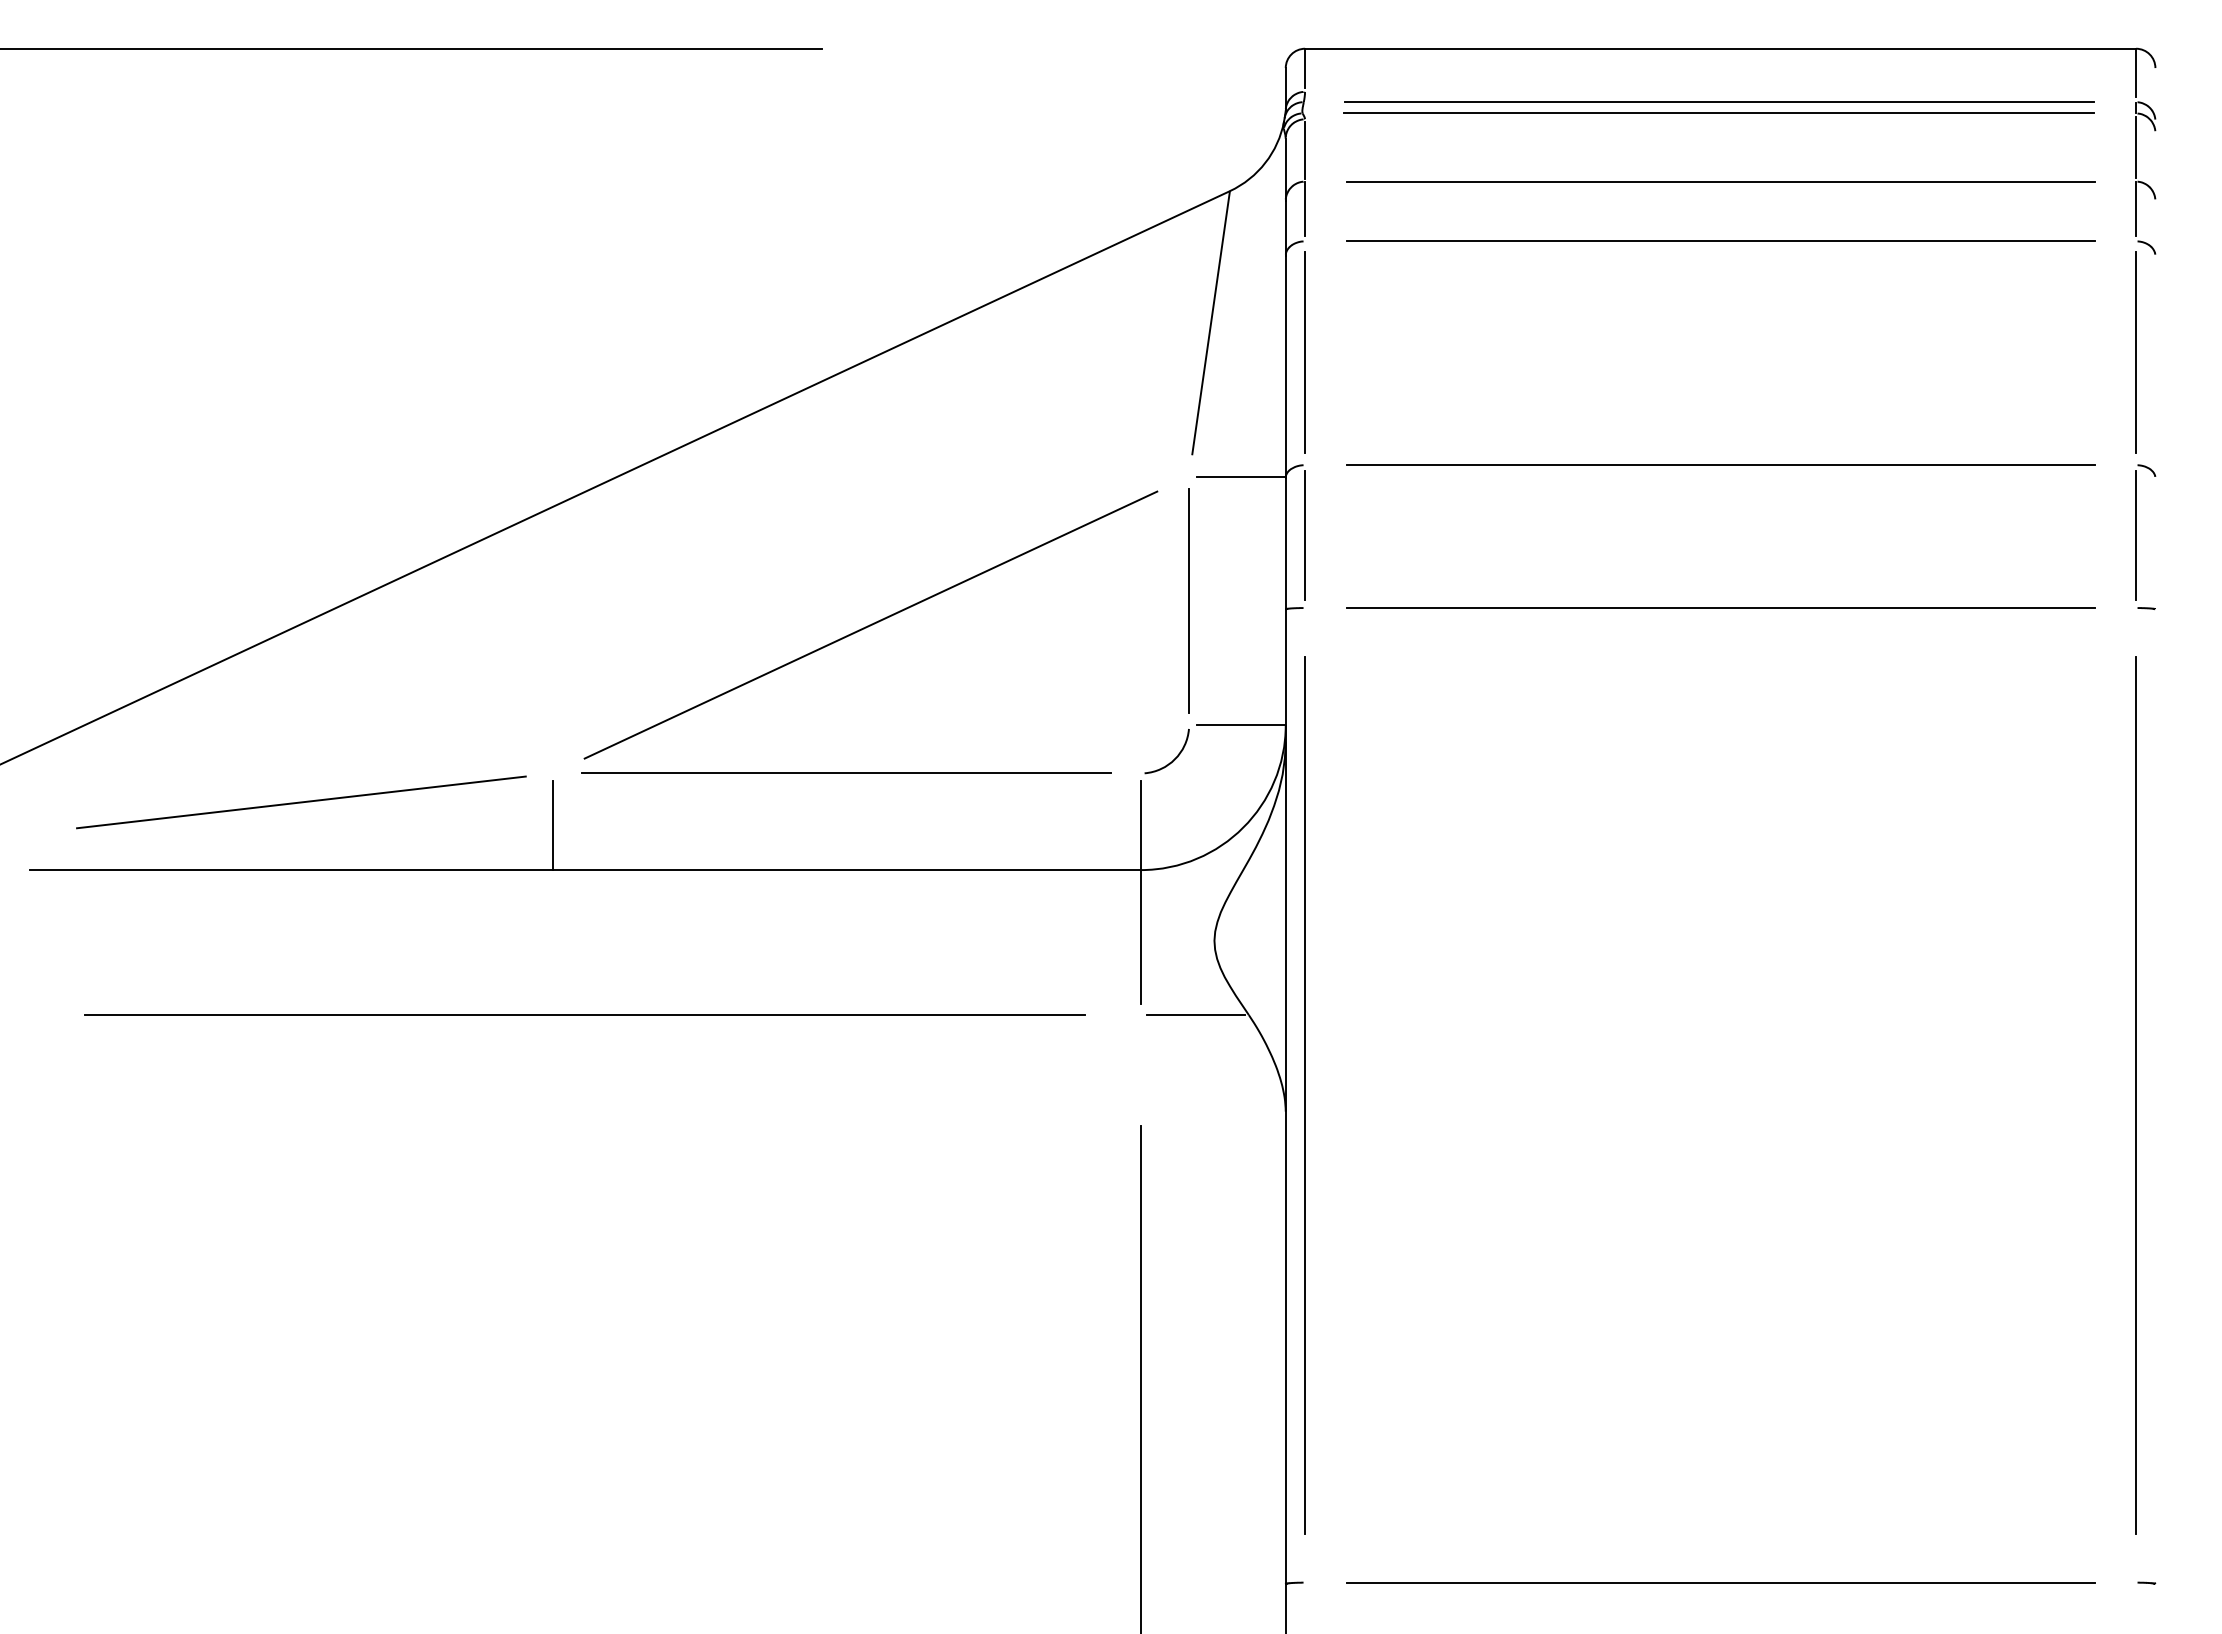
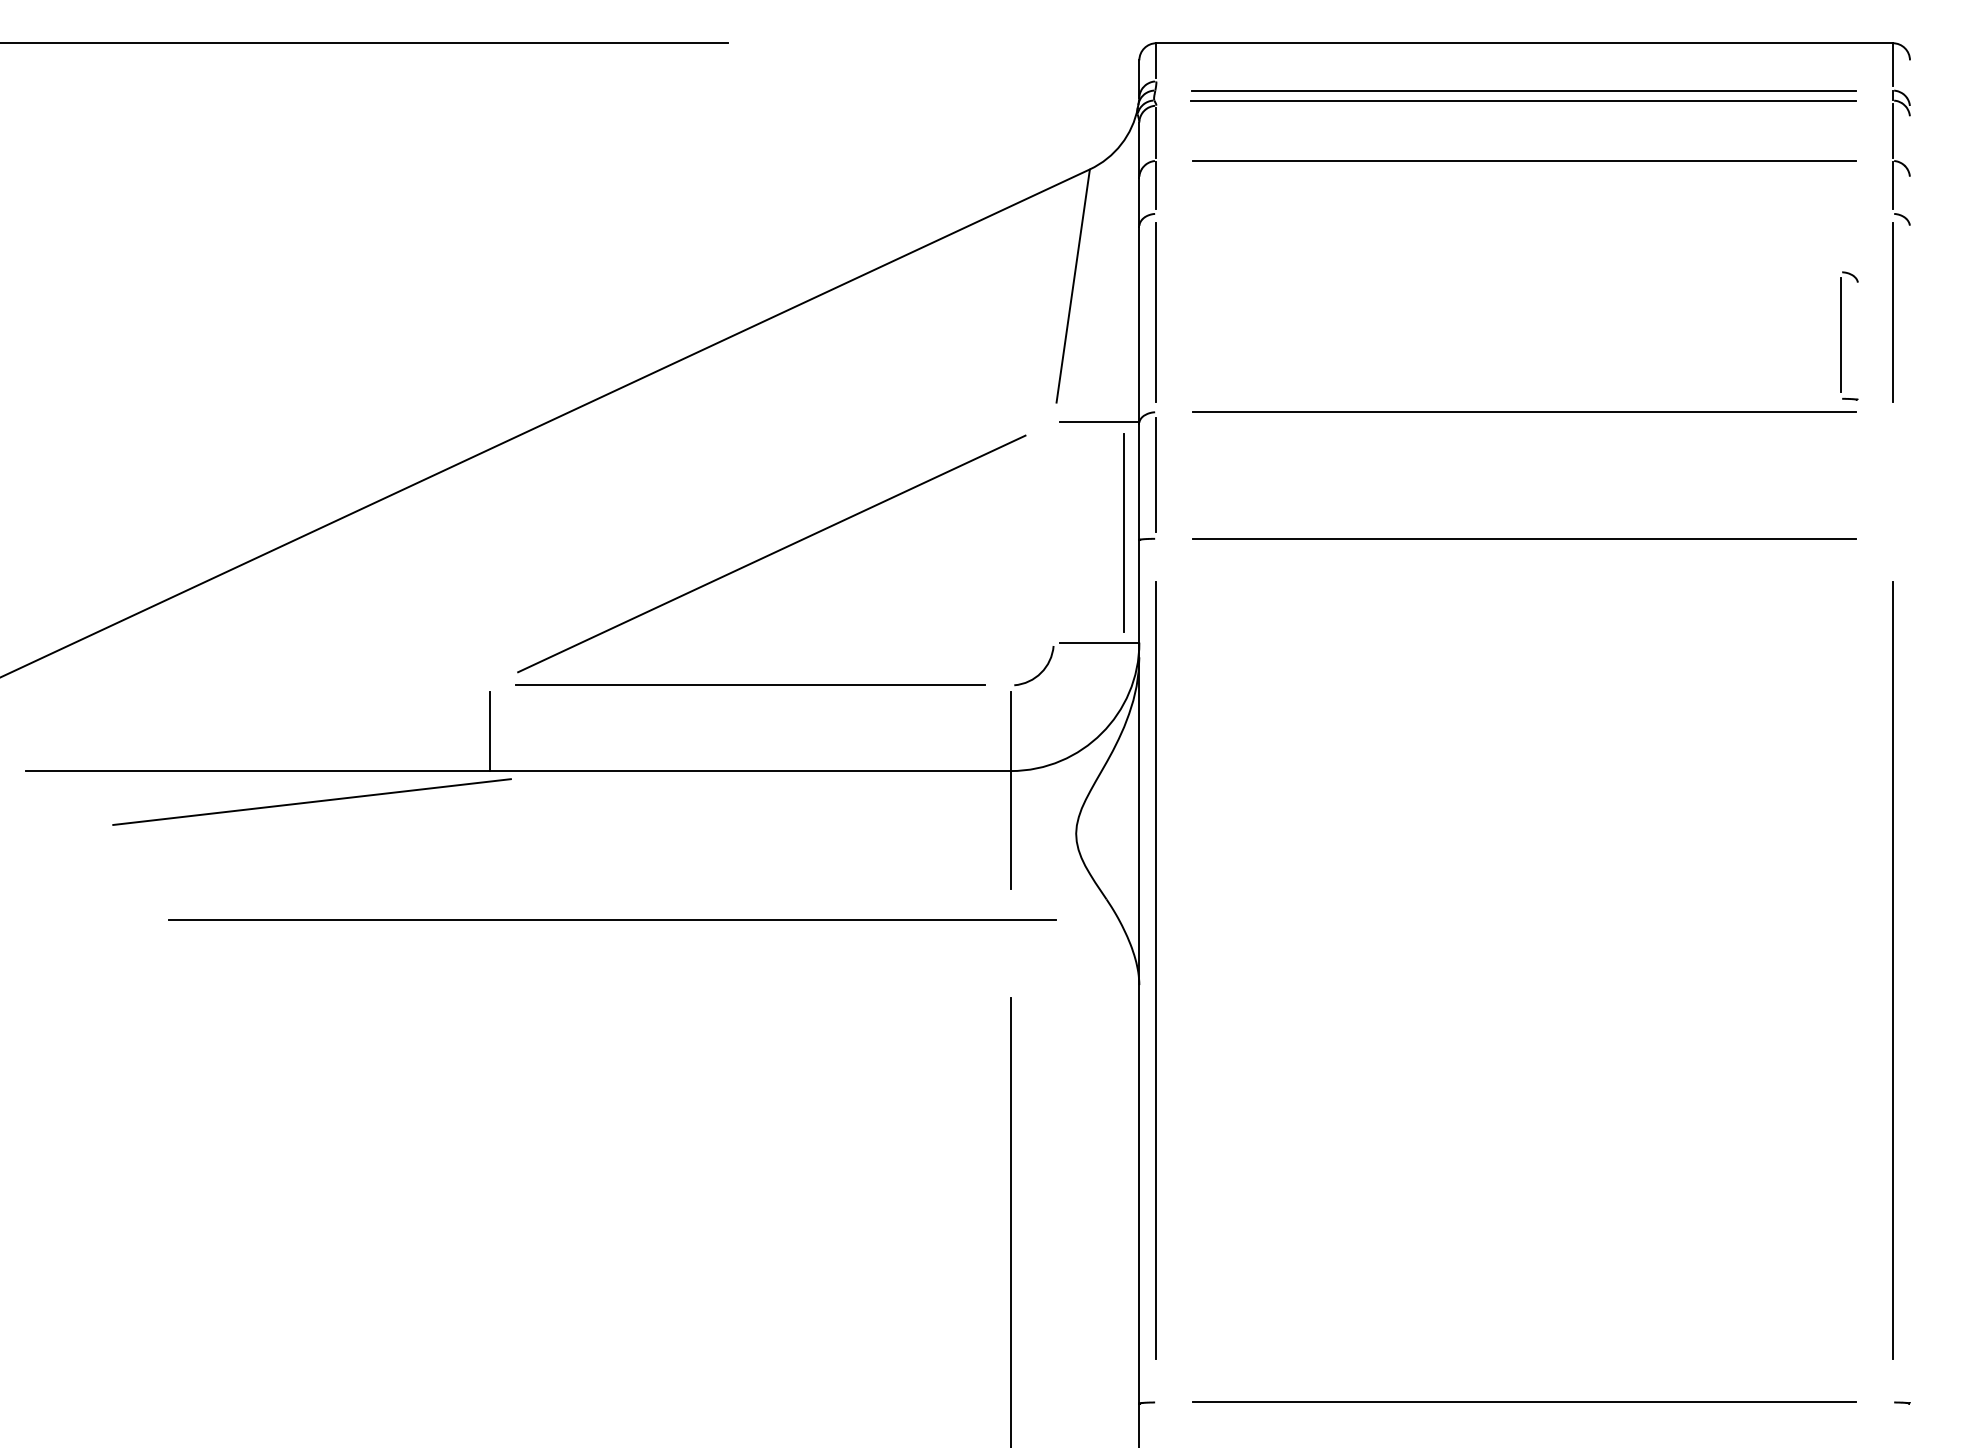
line: (1720, 240) -> (1524, 213), removed
part: (2136, 536) -> (1841, 335), moved
line: (1188, 600) -> (1123, 532), moved
line: (300, 801) -> (311, 801), moved
line: (585, 1013) -> (612, 919), moved
line: (1195, 1015) -> (1059, 899), removed

